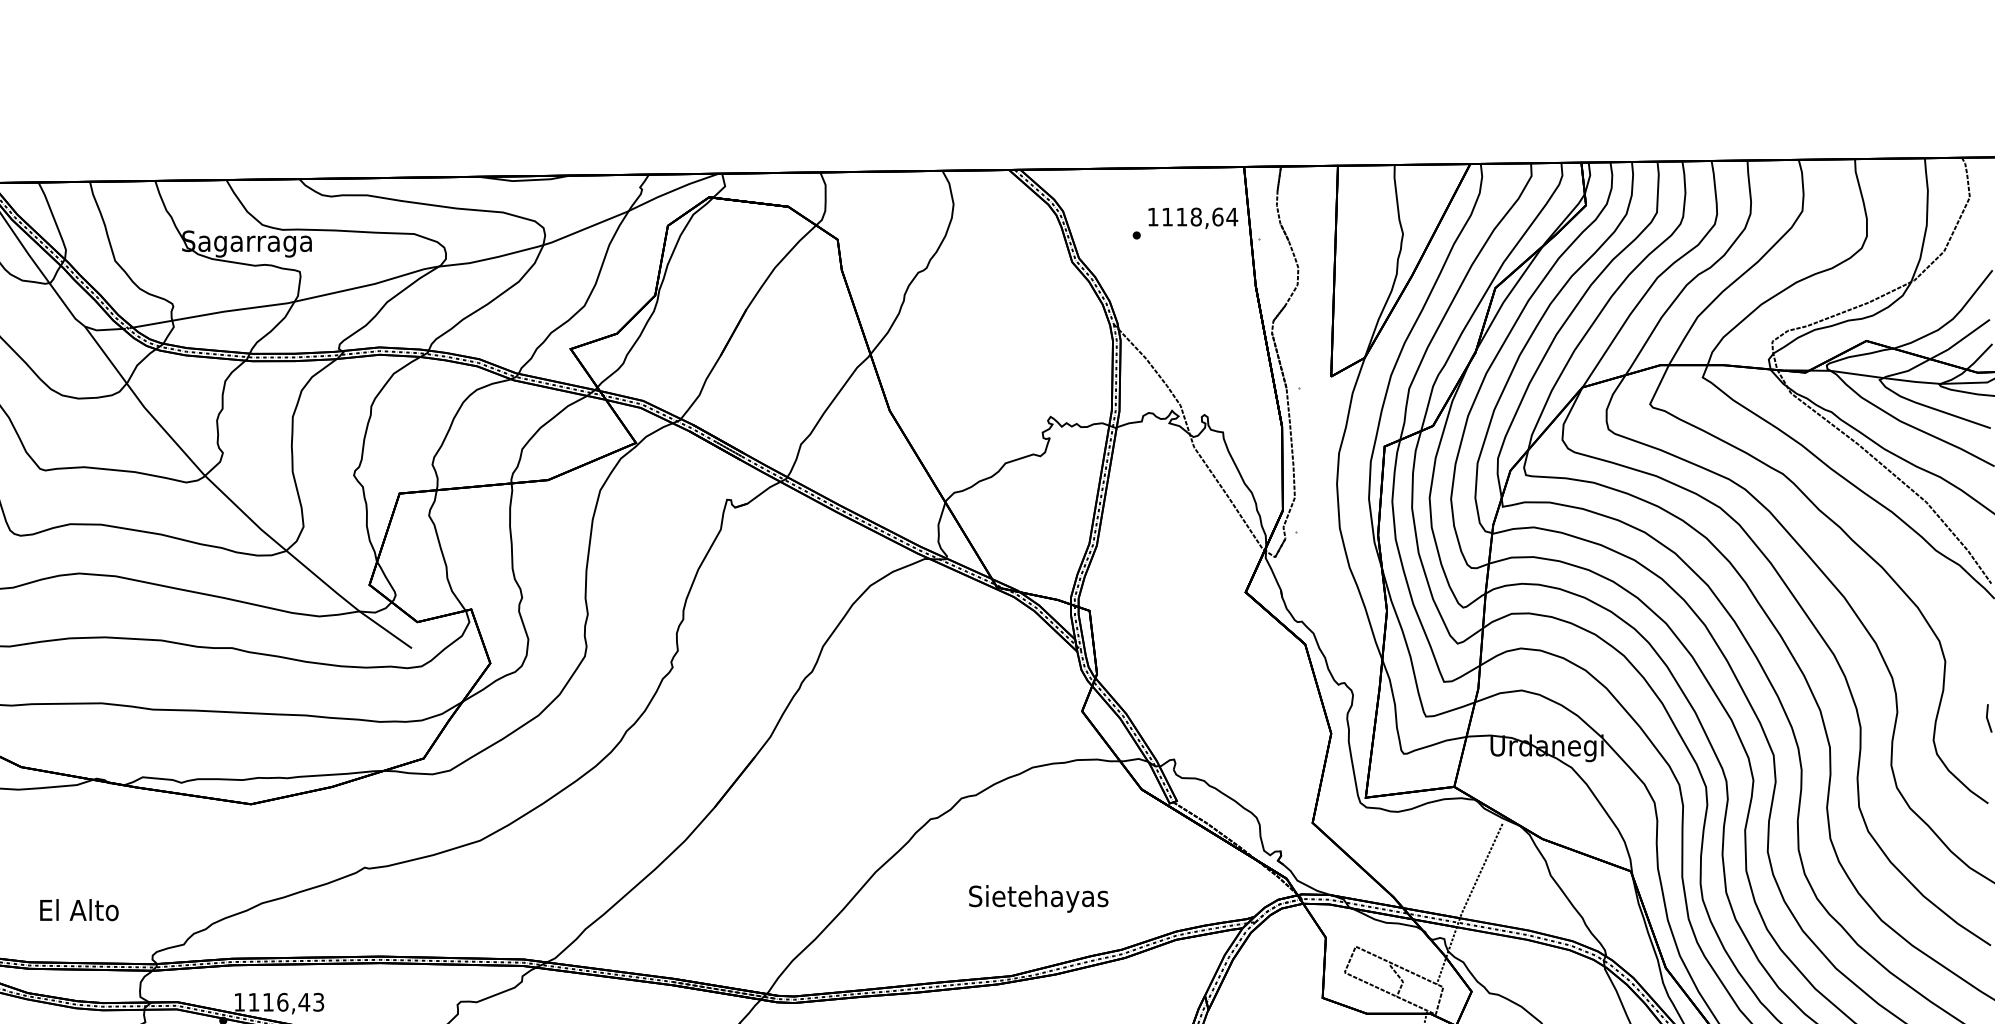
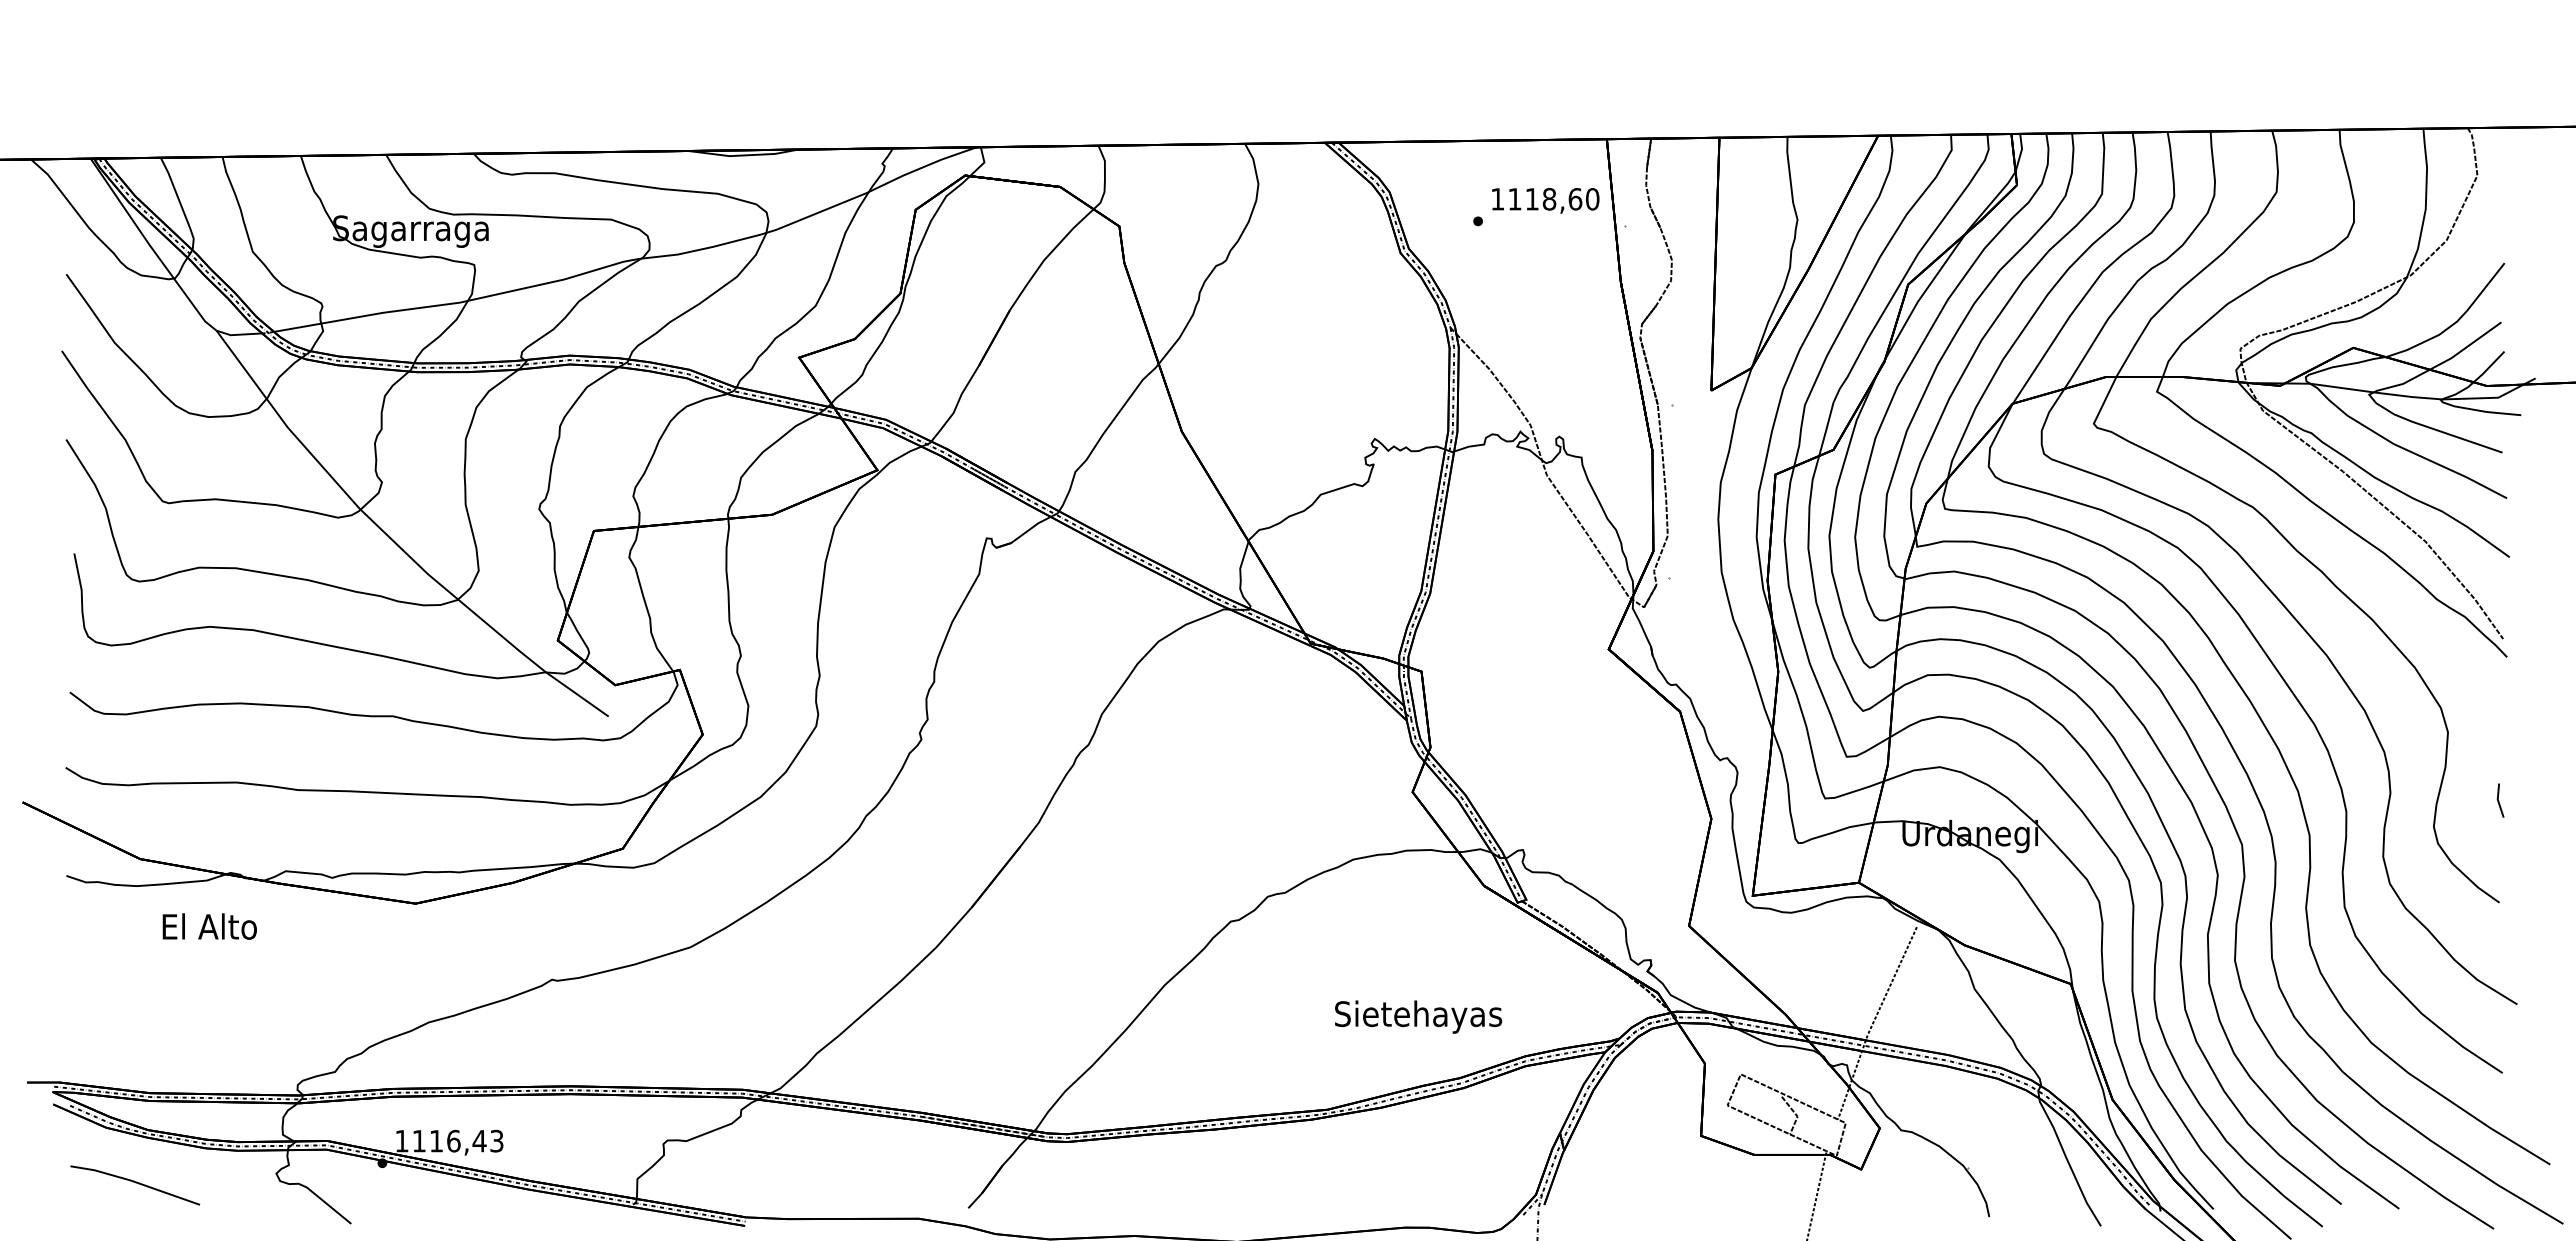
text: (1232, 217) -> (1592, 199), 1118,64 -> 1118,60
text: (1038, 898) -> (1418, 1016), moved
text: (79, 910) -> (209, 926), moved

